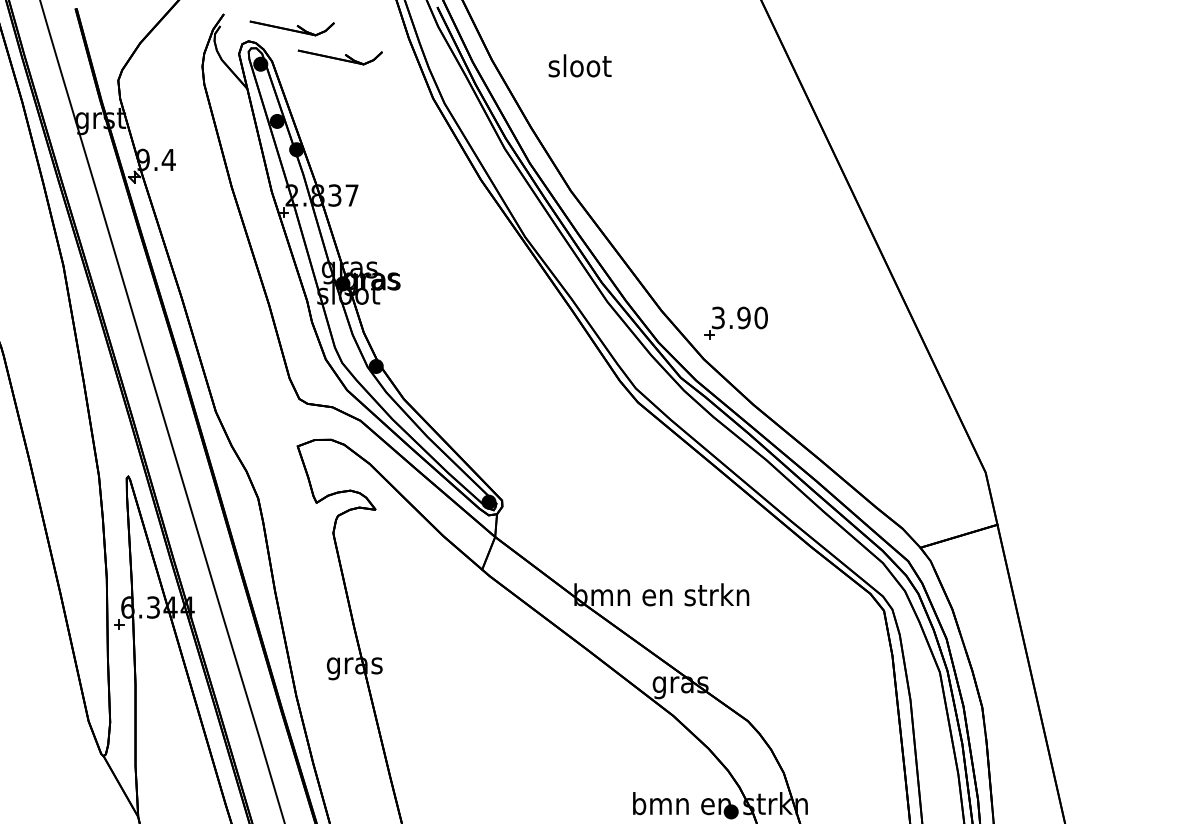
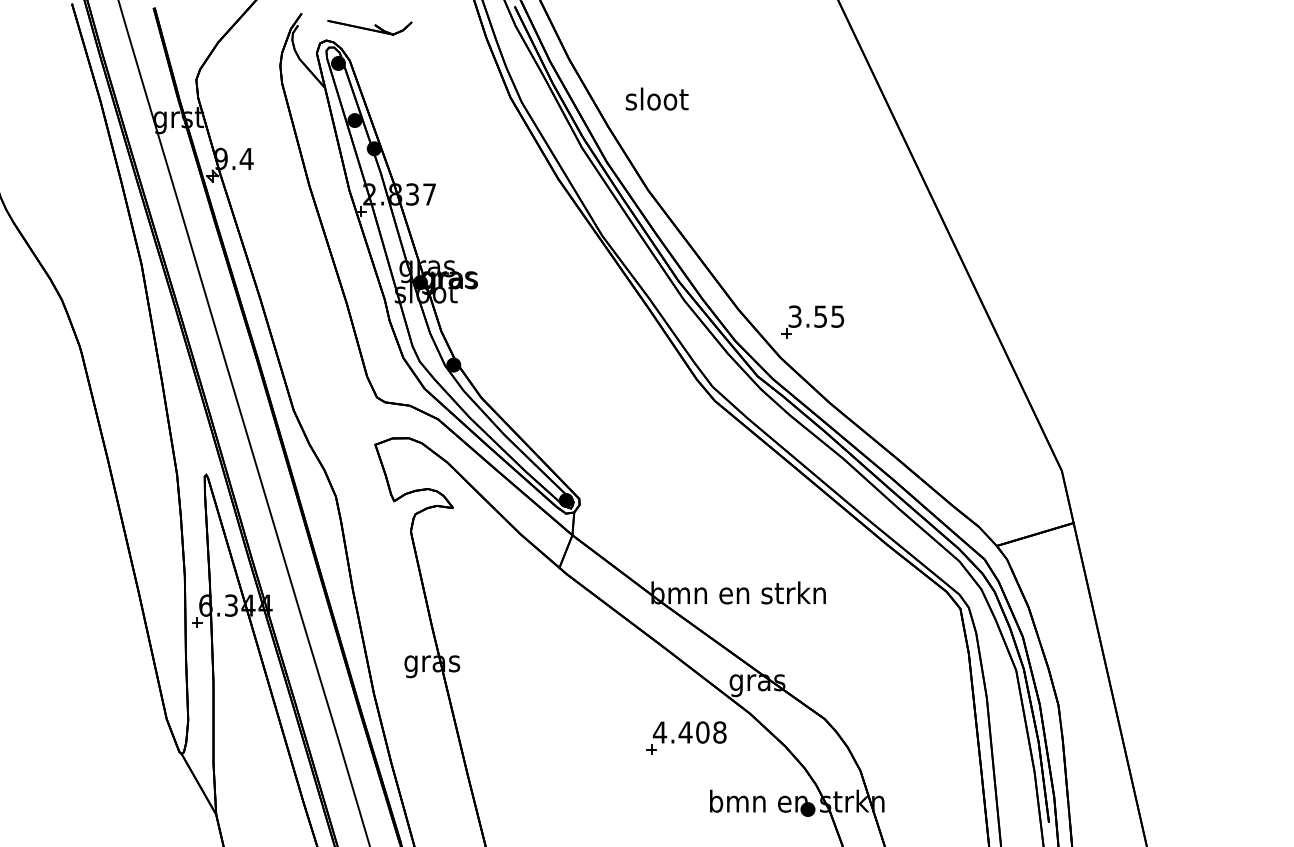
part: (339, 57) -> (417, 56), removed
text: (579, 65) -> (656, 98), moved
text: (752, 317) -> (829, 316), 3.90 -> 3.55
part: (609, 739) -> (686, 737), added

